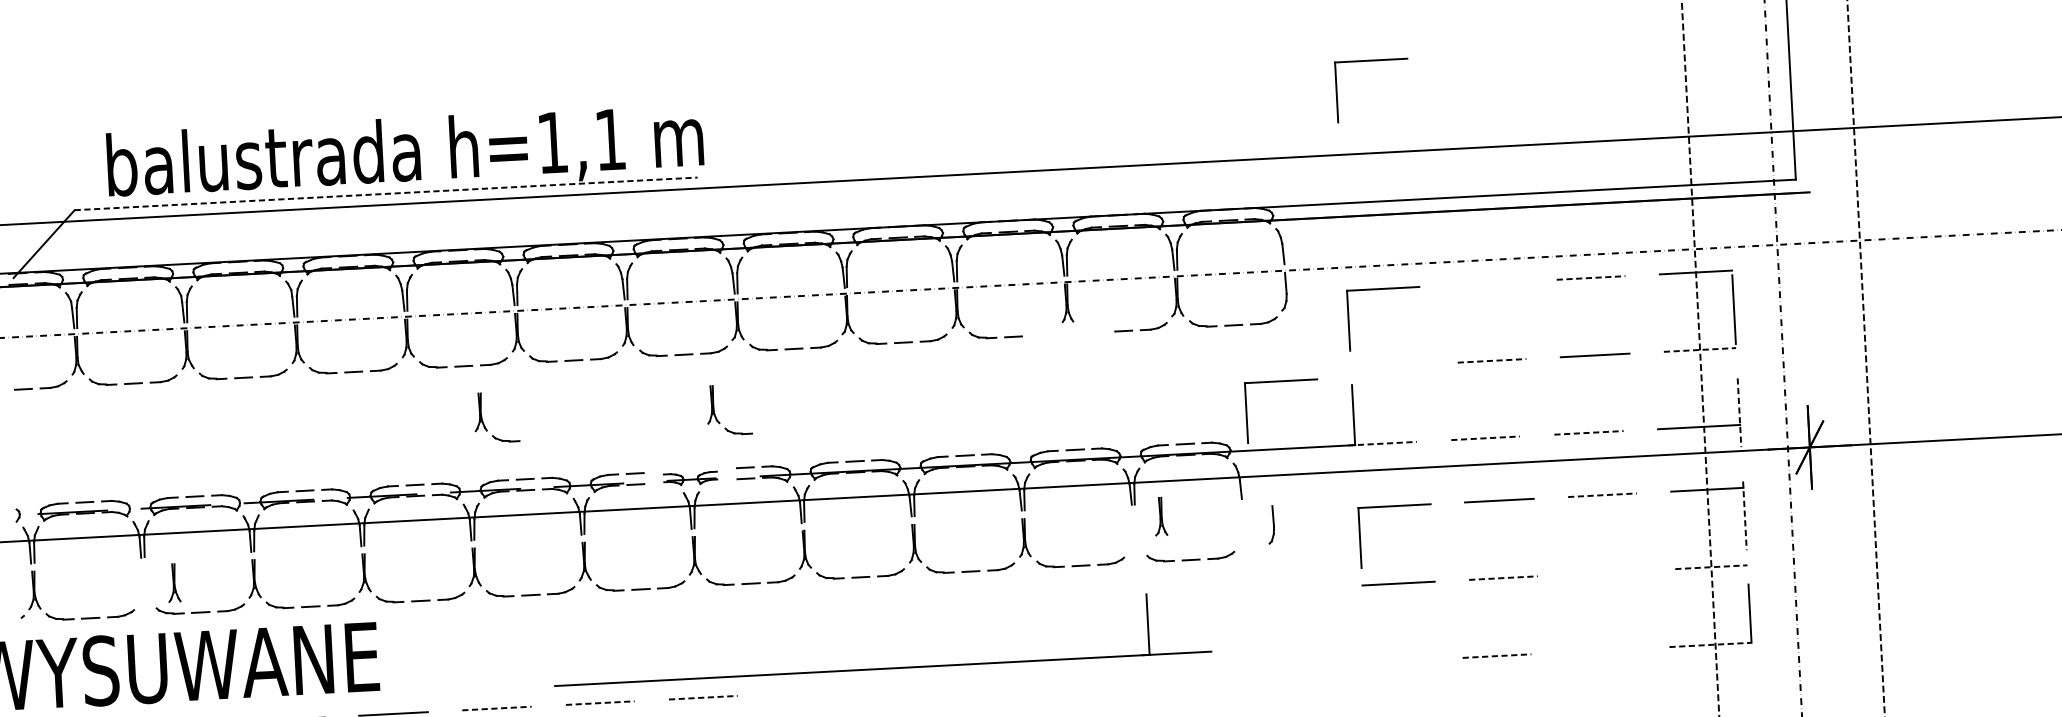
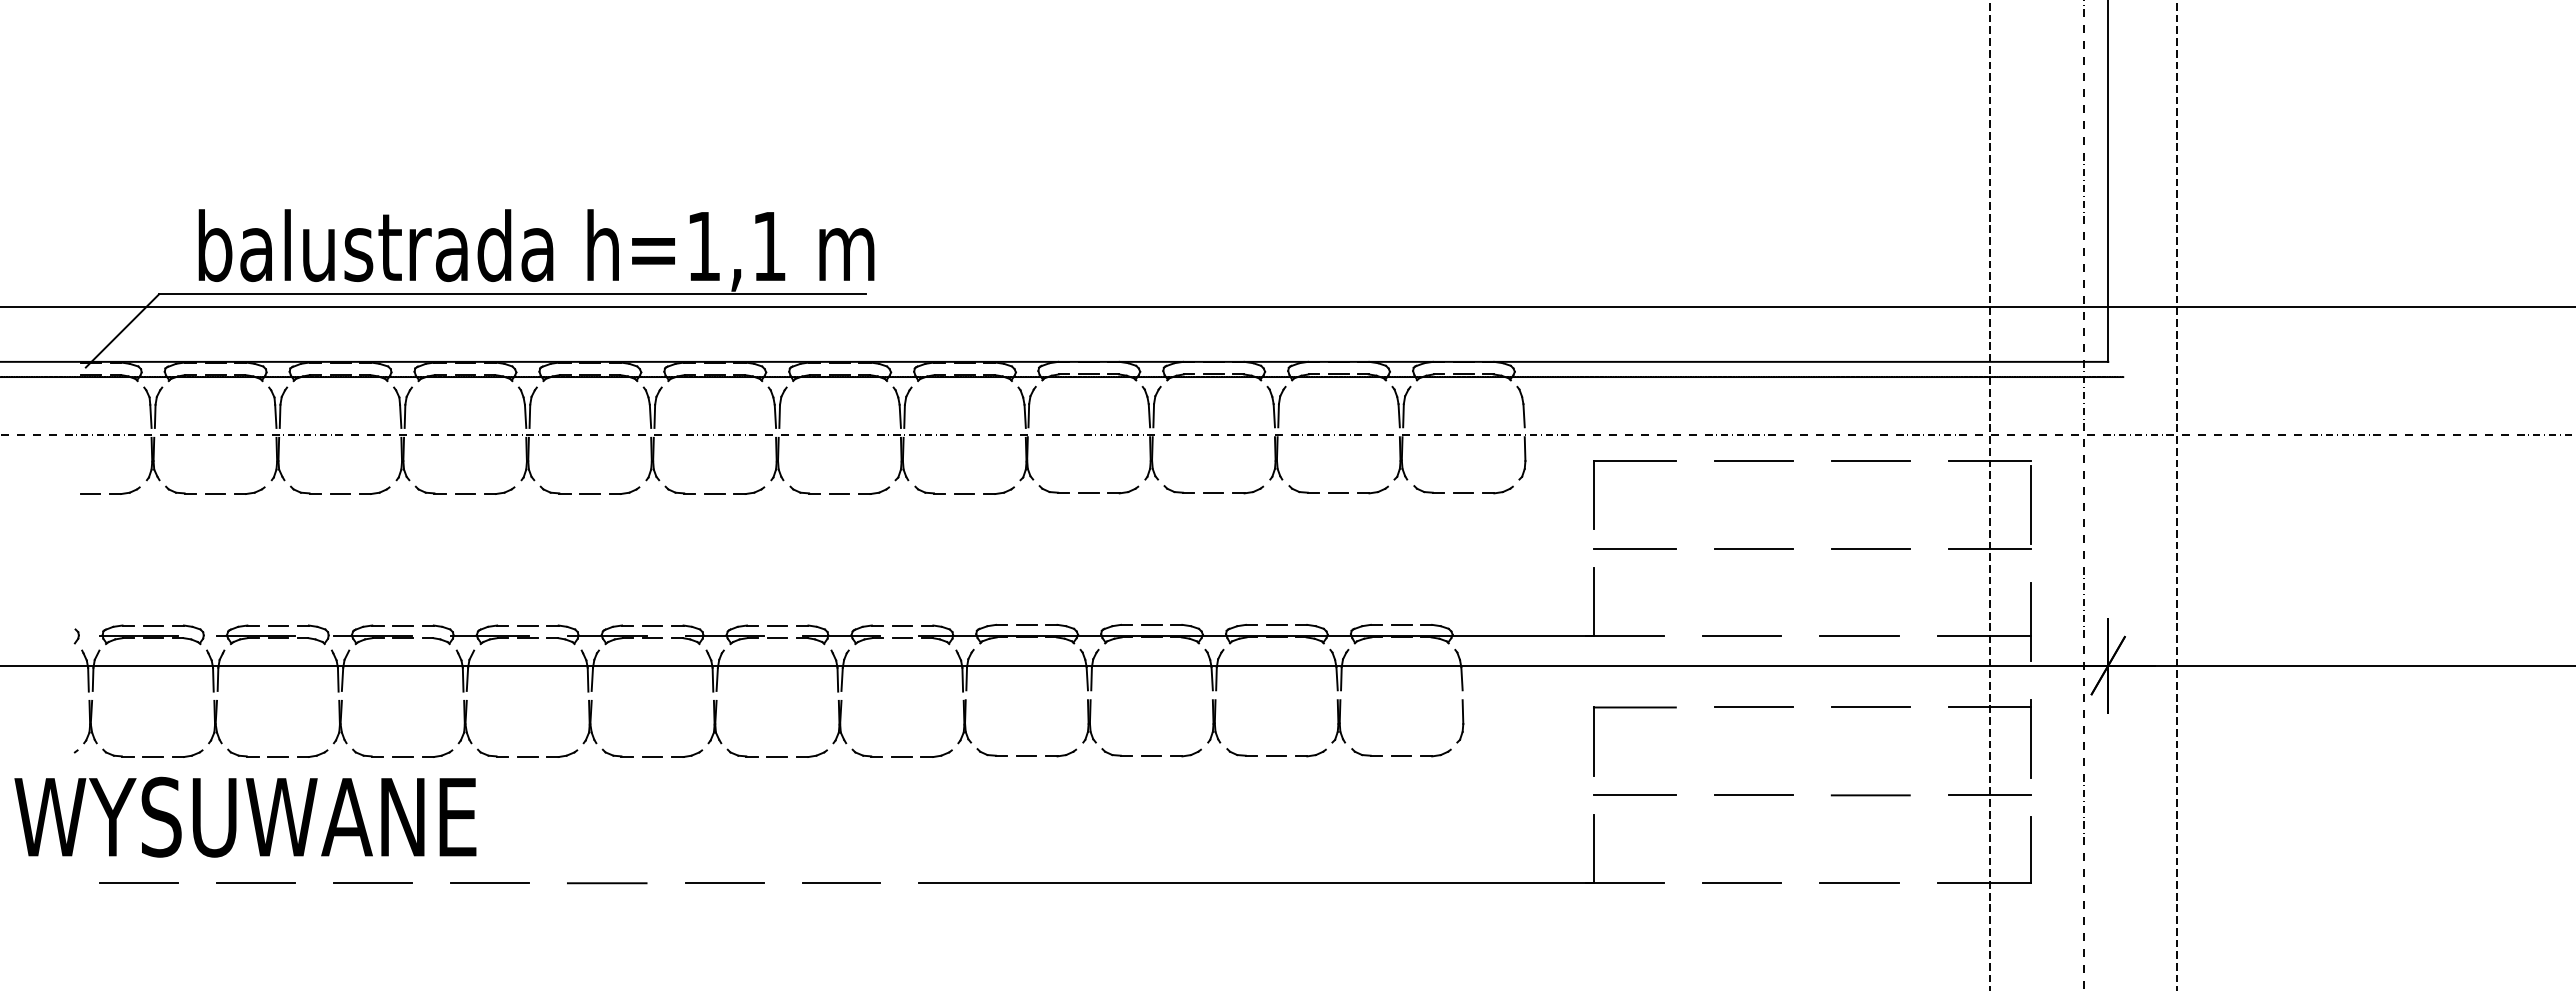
part: (1370, 61) -> (1634, 202), removed
line: (386, 193) -> (512, 294), dashed -> solid
line: (1590, 278) -> (1870, 461), dashed -> solid
line: (1487, 283) -> (1753, 461), added
part: (1092, 329) -> (1303, 489), added
part: (1043, 331) -> (1248, 489), added
line: (1699, 349) -> (1989, 548), dashed -> solid
line: (1491, 360) -> (1753, 548), dashed -> solid
line: (1386, 366) -> (1634, 548), added
part: (1280, 382) -> (1513, 560), removed
part: (714, 410) -> (871, 558), removed
line: (1739, 412) -> (2030, 622), dashed -> solid
part: (482, 418) -> (608, 554), removed
line: (1589, 433) -> (1859, 636), dashed -> solid
line: (1485, 438) -> (1741, 636), dashed -> solid
line: (1382, 444) -> (1624, 636), dashed -> solid
part: (690, 478) -> (839, 634), size x1.43
line: (1602, 495) -> (1870, 707), dashed -> solid
part: (1160, 516) -> (1338, 721), moved
line: (1744, 516) -> (2030, 739), dashed -> solid
part: (1271, 524) -> (1460, 721), moved
line: (1711, 567) -> (1989, 795), dashed -> solid
line: (1606, 572) -> (1870, 795), added
line: (1503, 578) -> (1753, 795), dashed -> solid
part: (174, 583) -> (215, 722), moved
line: (1710, 645) -> (1984, 883), dashed -> solid
line: (1600, 650) -> (1859, 882), added
line: (1496, 656) -> (1741, 883), dashed -> solid
part: (883, 668) -> (1291, 882), moved
line: (703, 697) -> (841, 883), dashed -> solid
line: (600, 703) -> (724, 883), dashed -> solid
line: (497, 708) -> (607, 883), dashed -> solid

